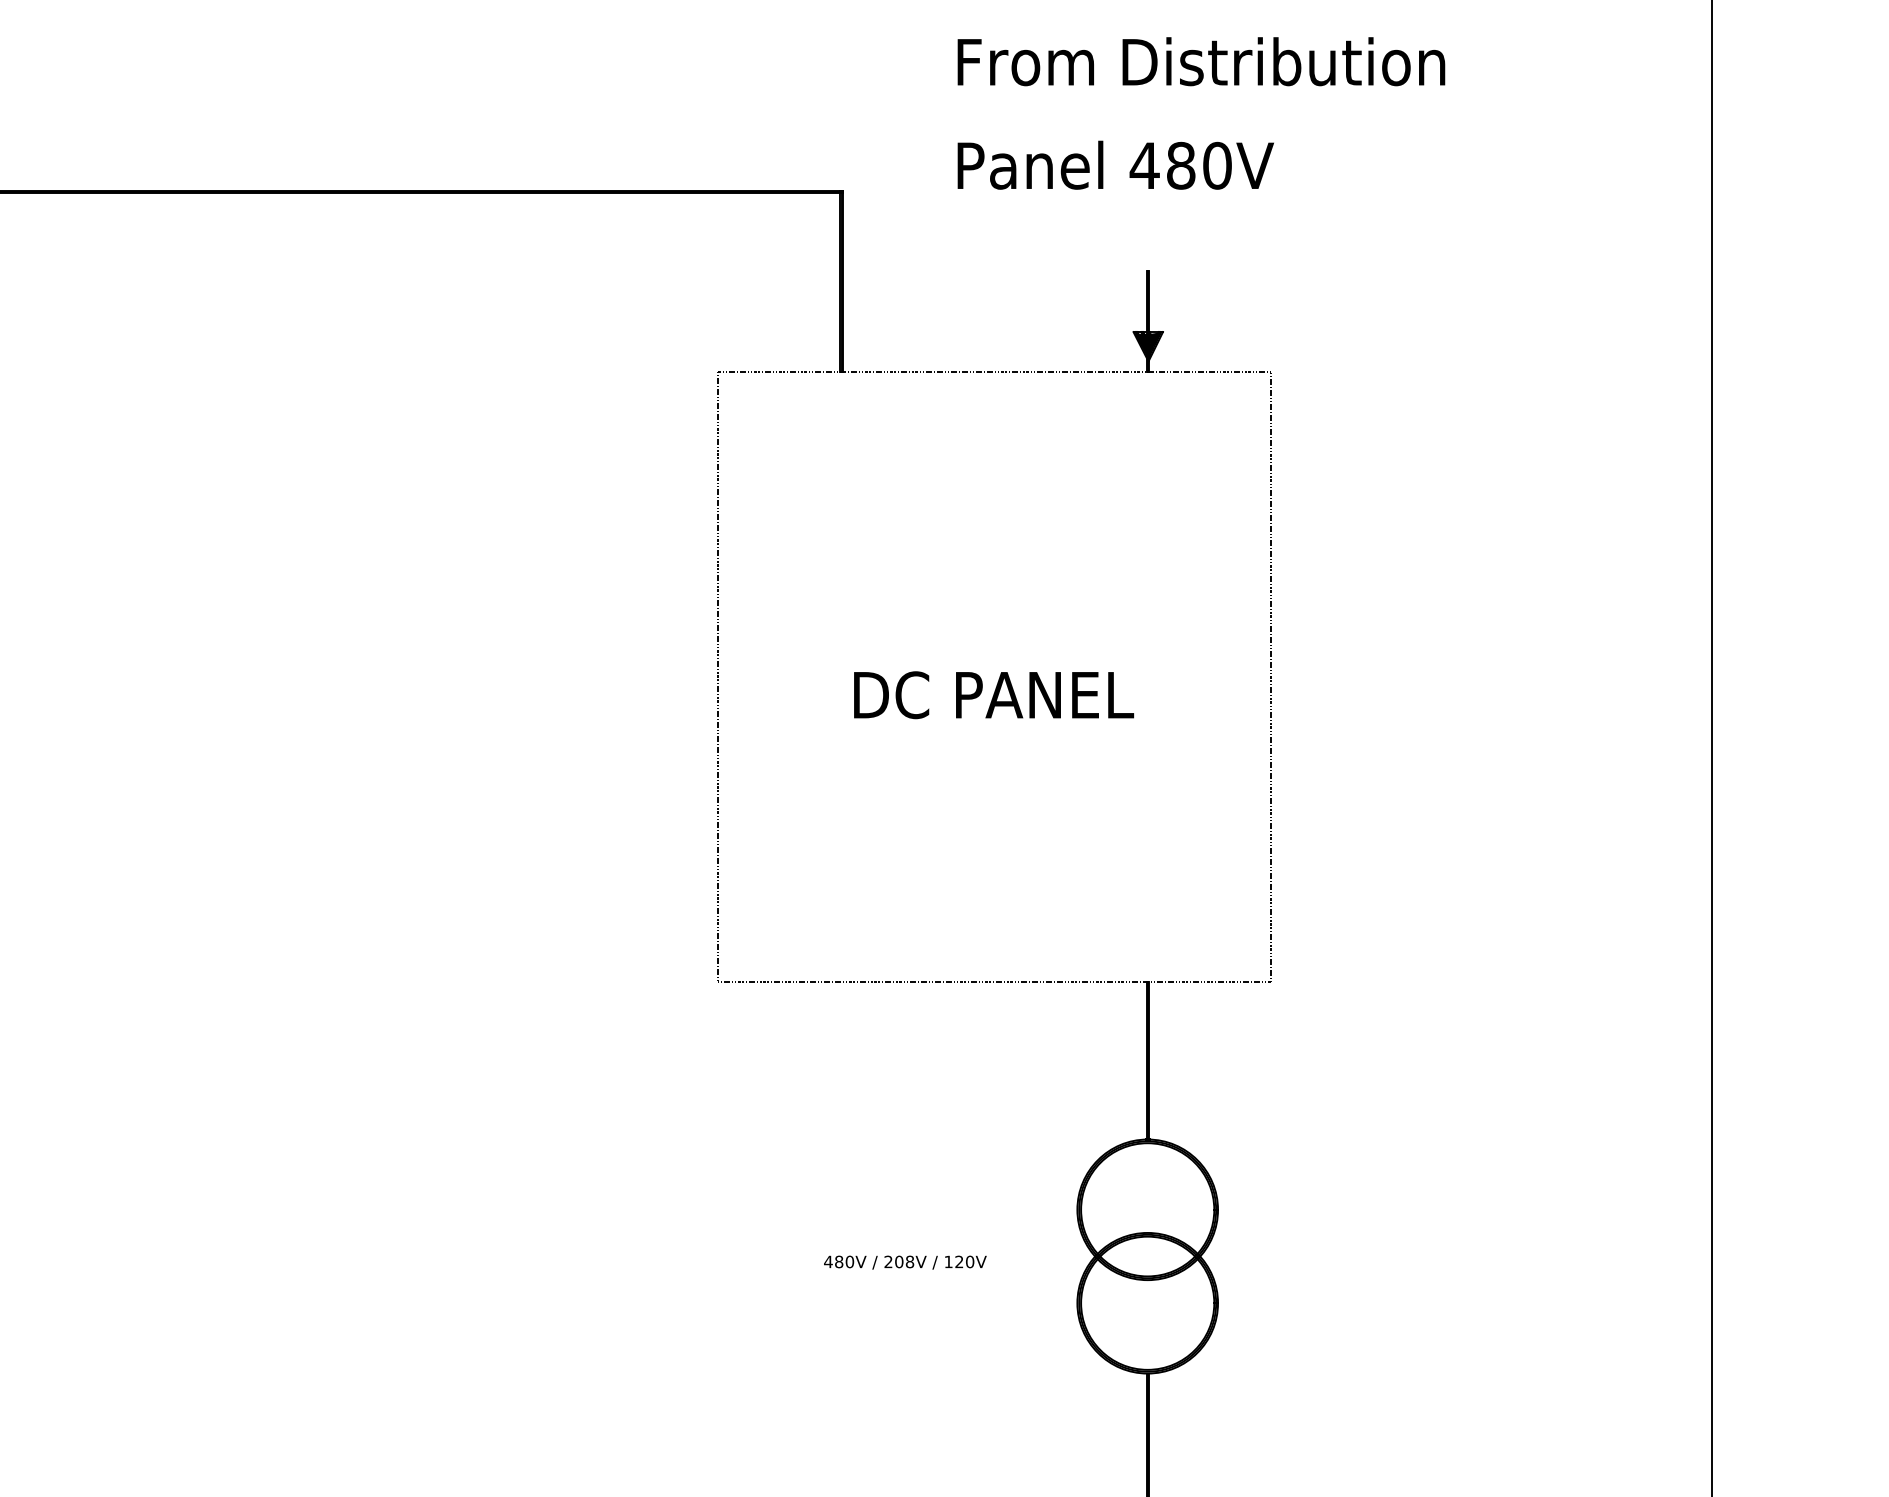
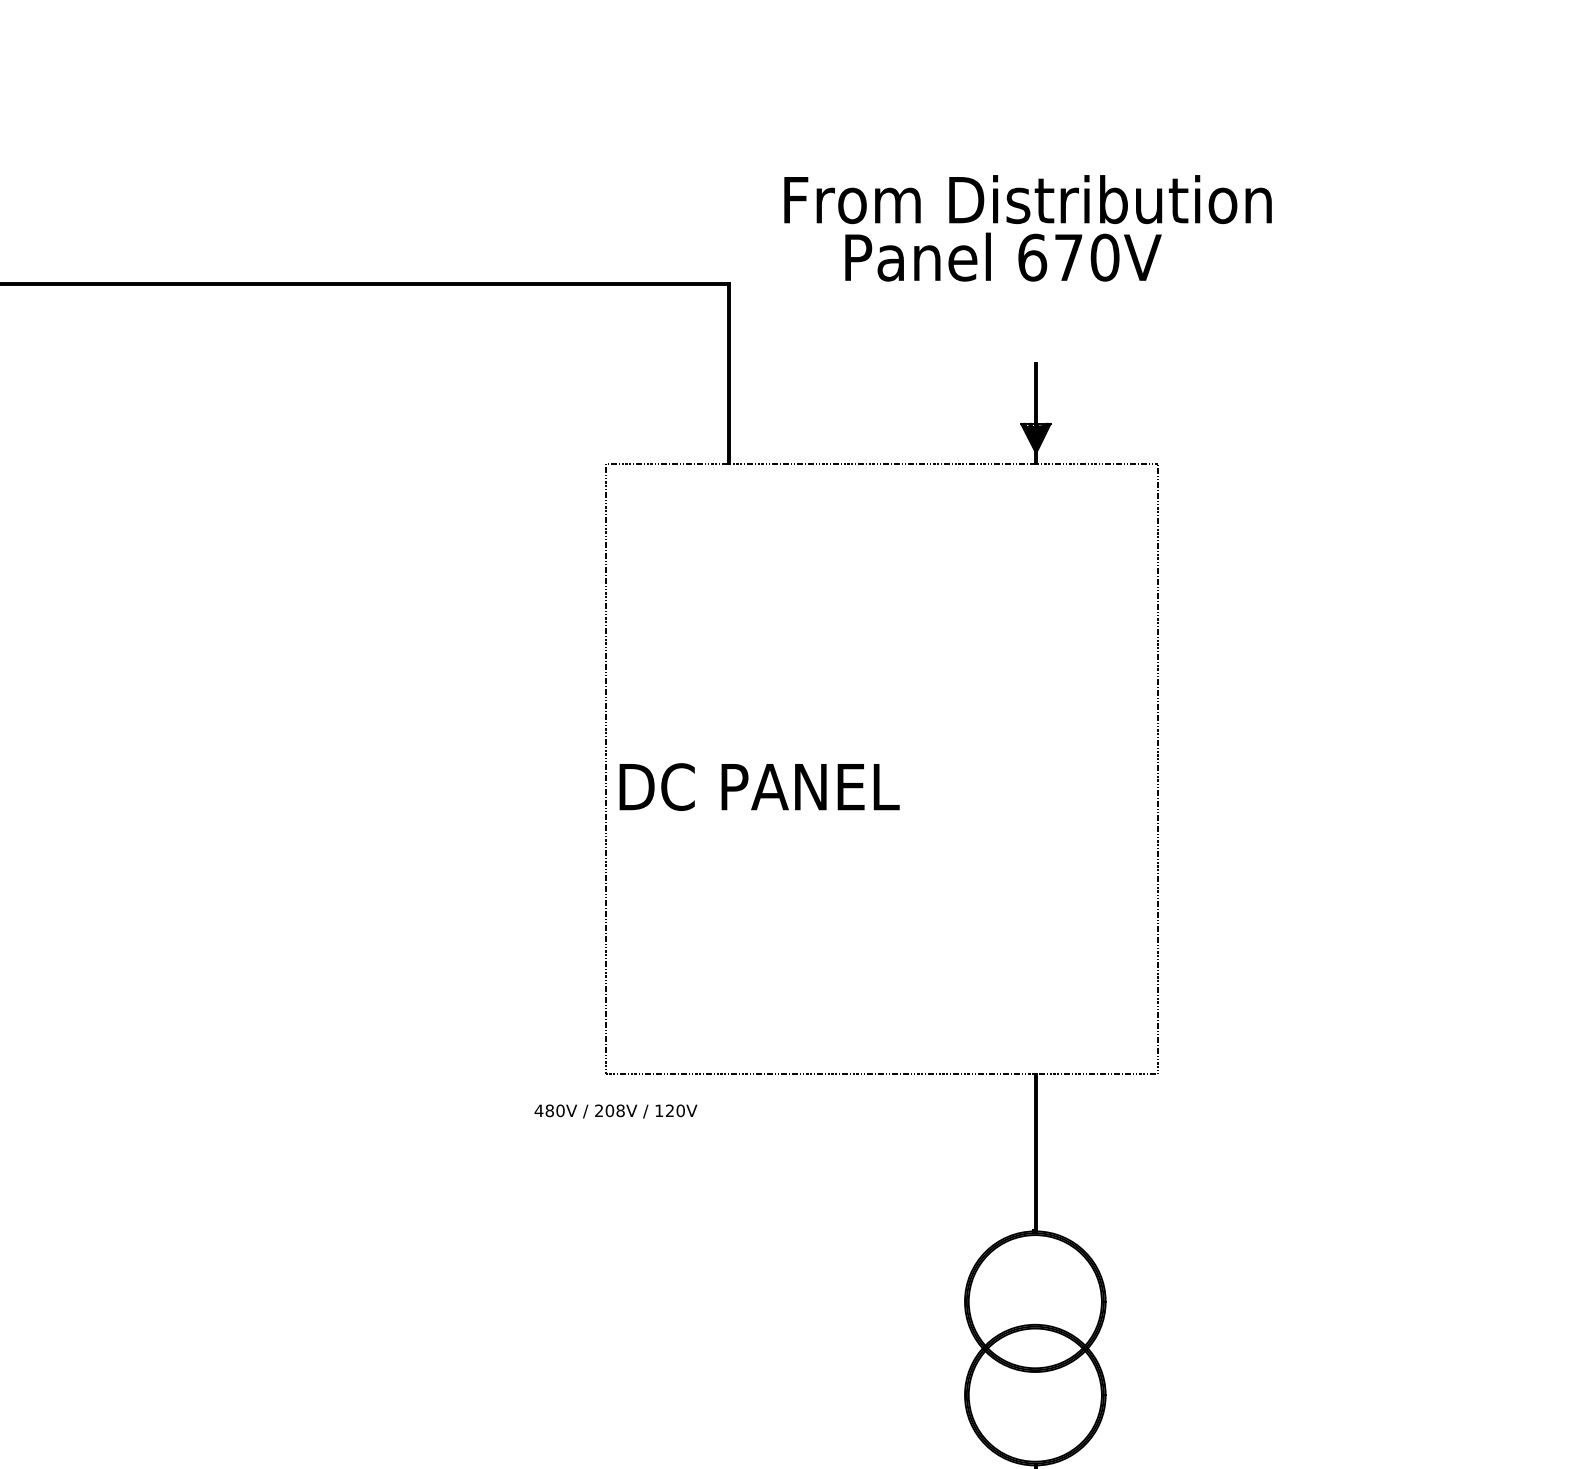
text: (1201, 61) -> (1028, 199), moved
text: (1162, 165) -> (1050, 257), 480V -> 670V
text: (994, 695) -> (760, 787), moved
text: (905, 1262) -> (616, 1111), moved

